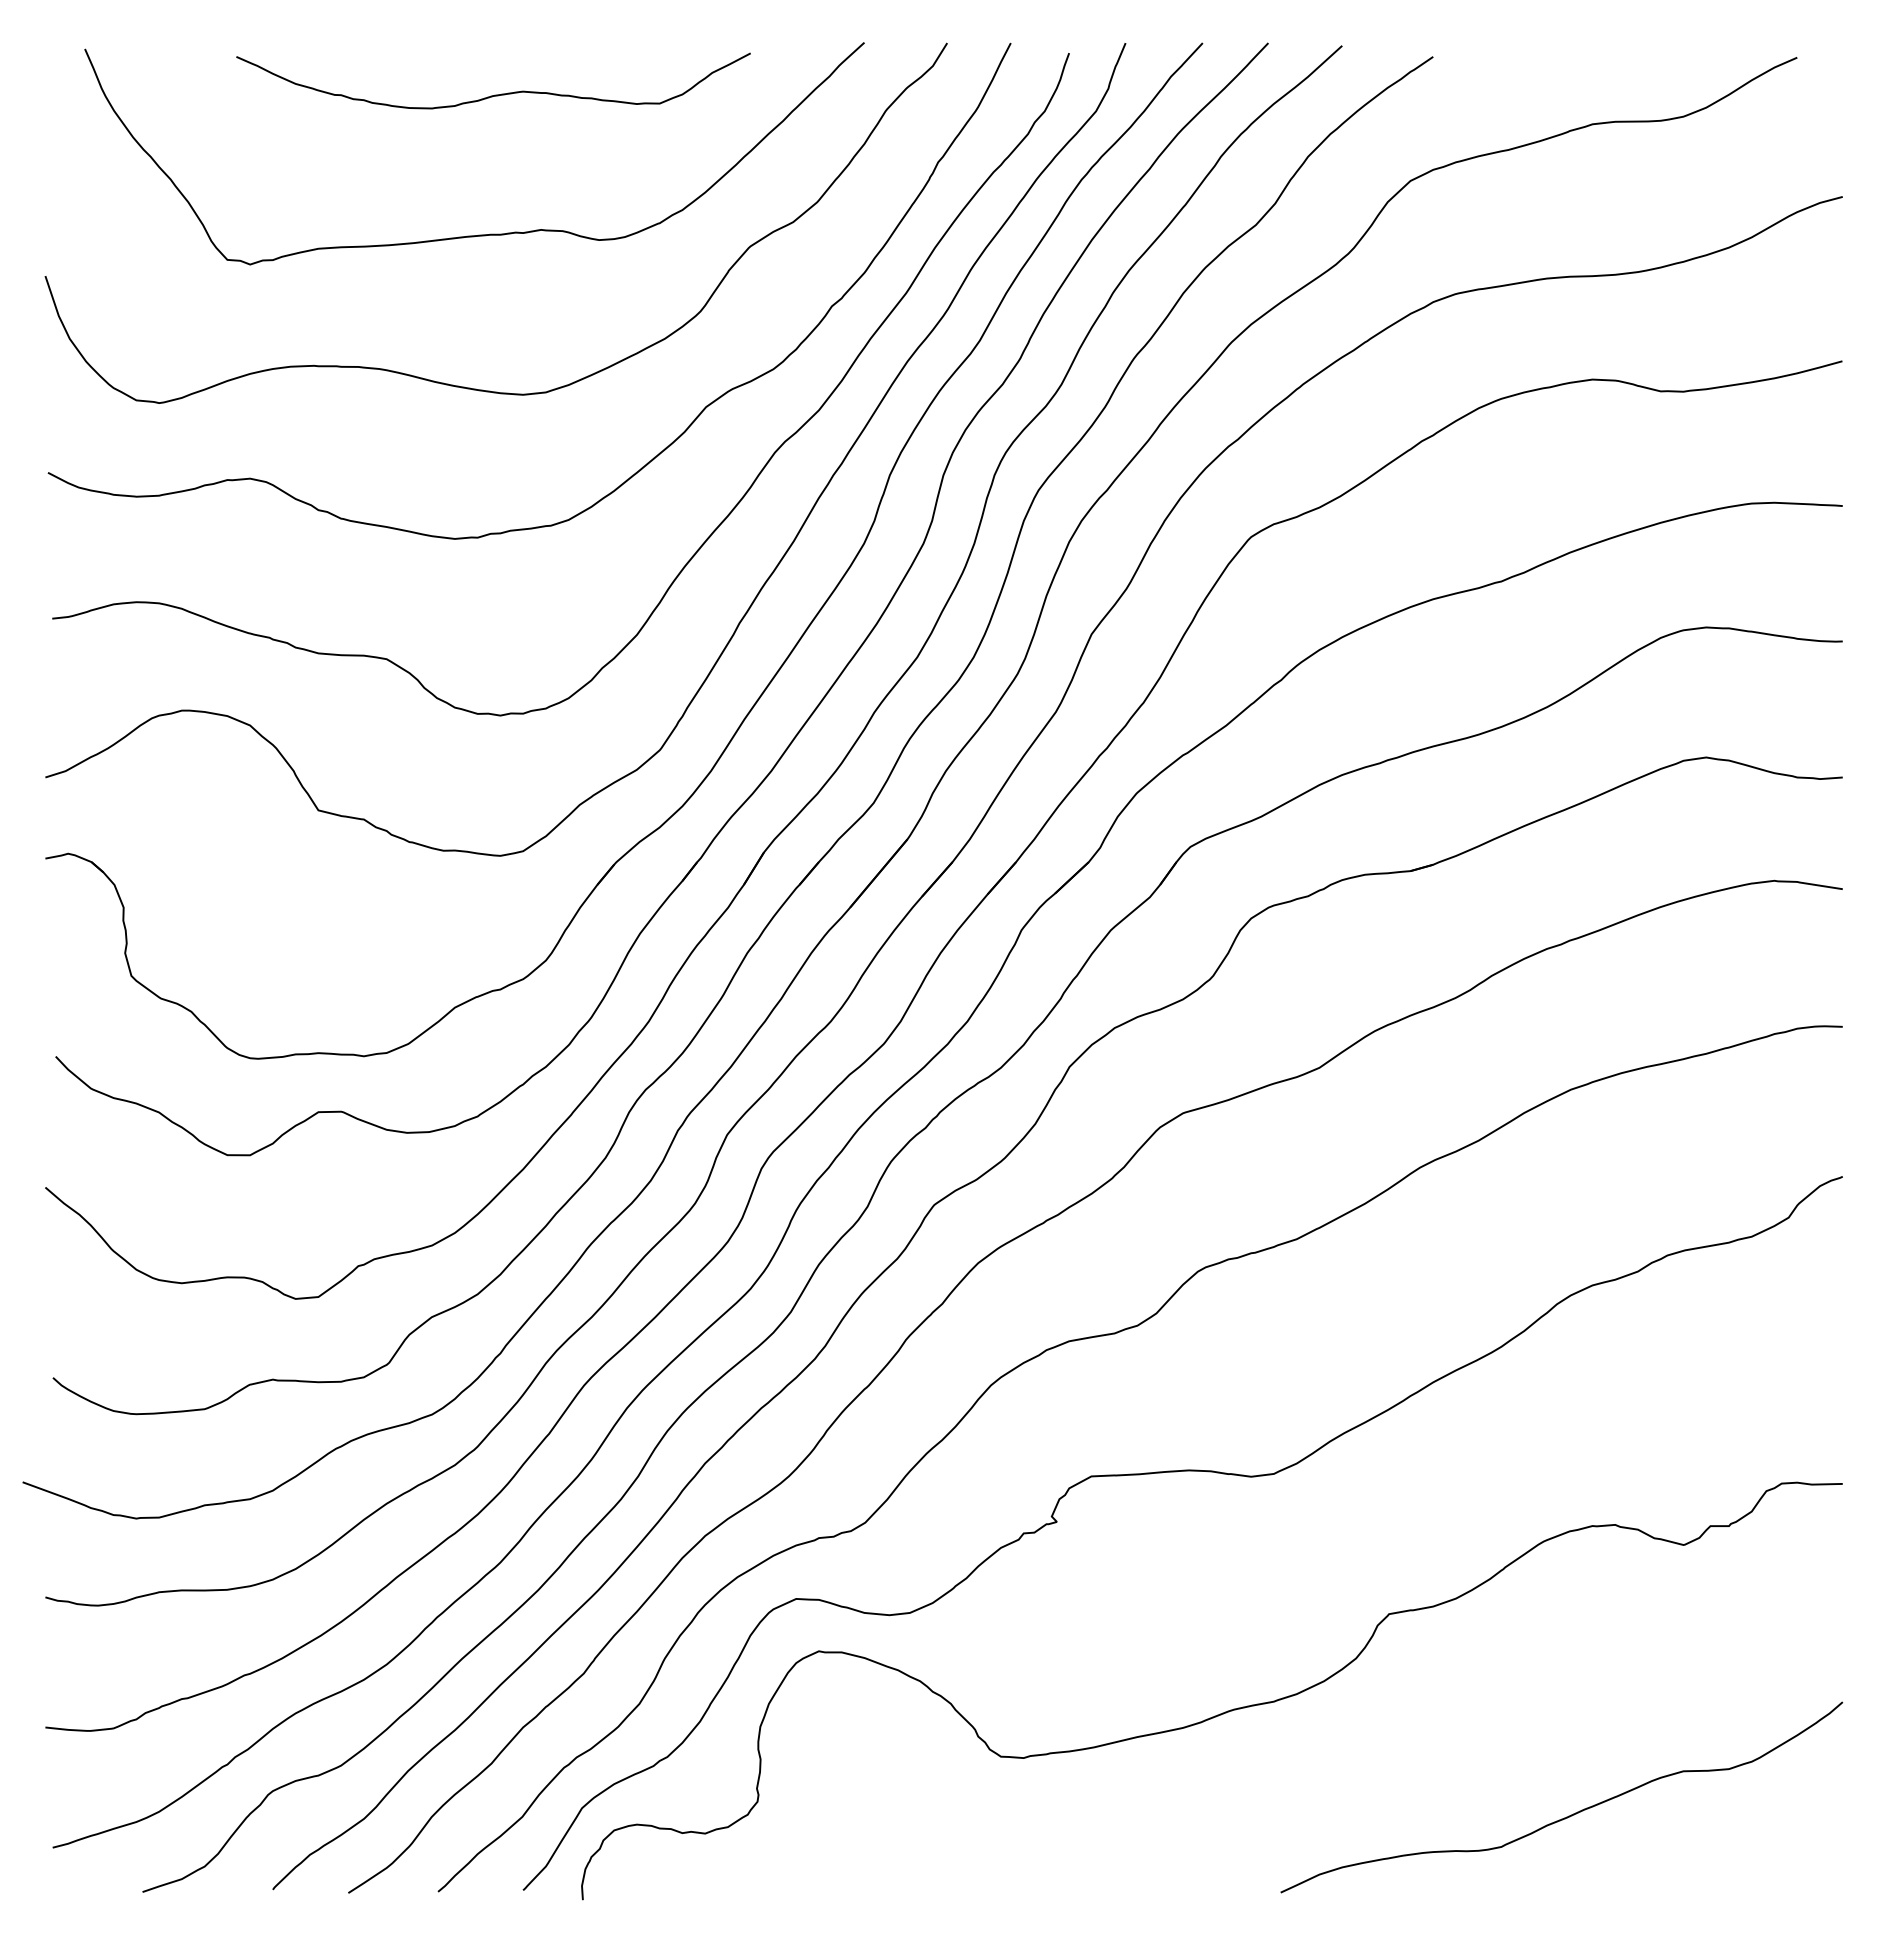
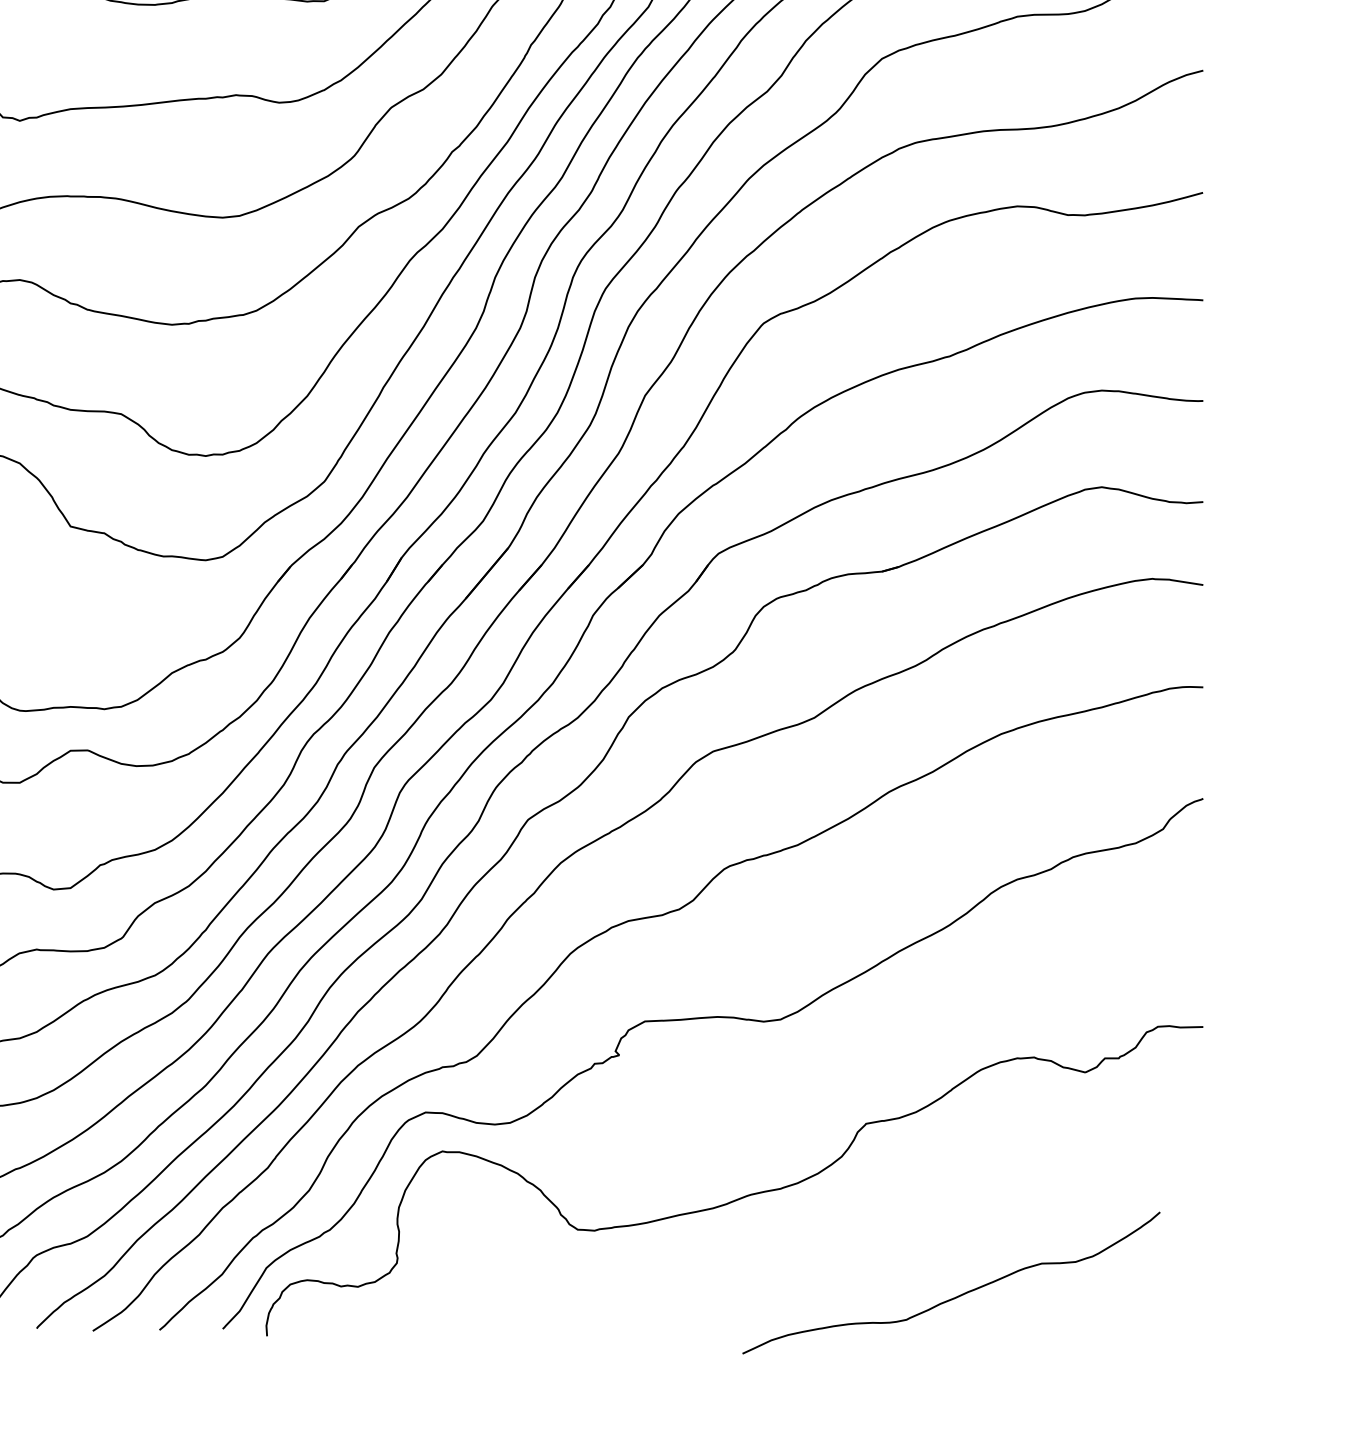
curve: (1568, 1815) -> (956, 1296), moved

